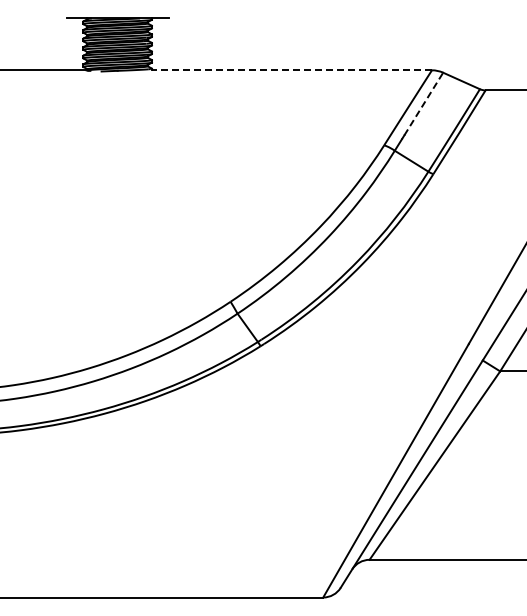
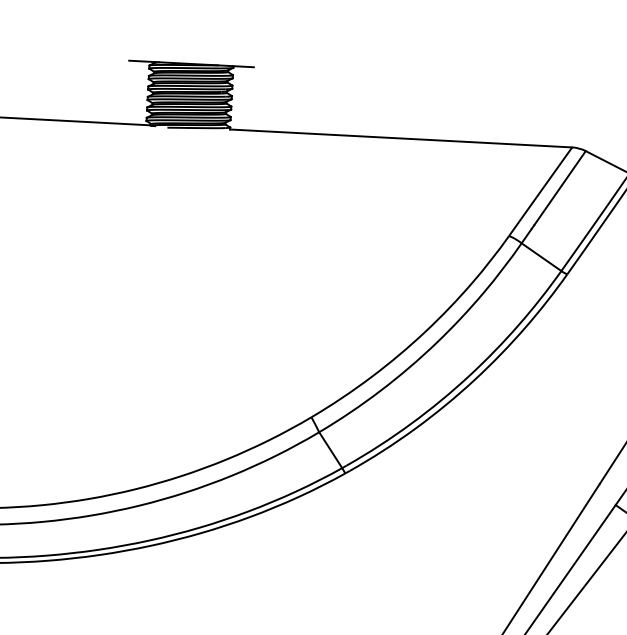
line: (291, 70) -> (400, 138), dashed -> solid
line: (423, 104) -> (559, 188), dashed -> solid

